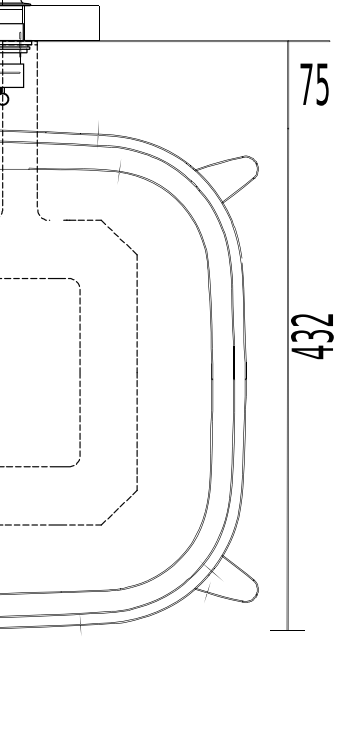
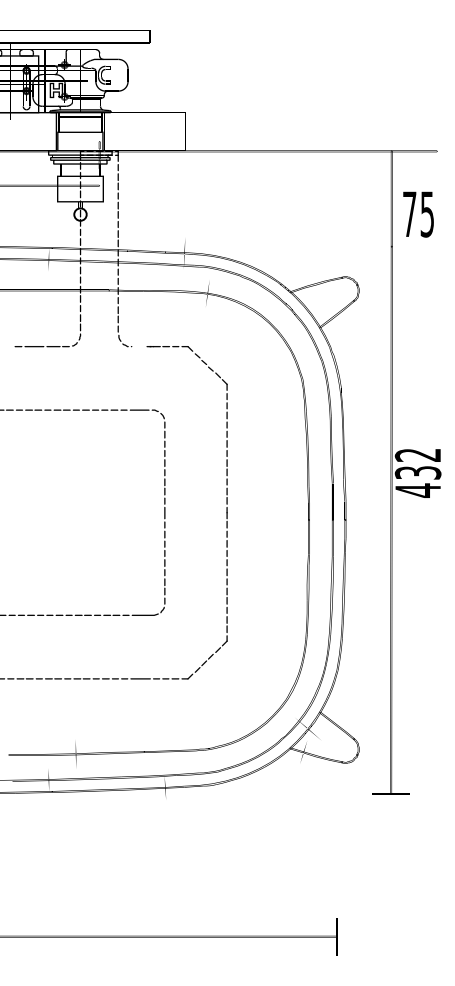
text: (314, 84) -> (418, 214), moved

